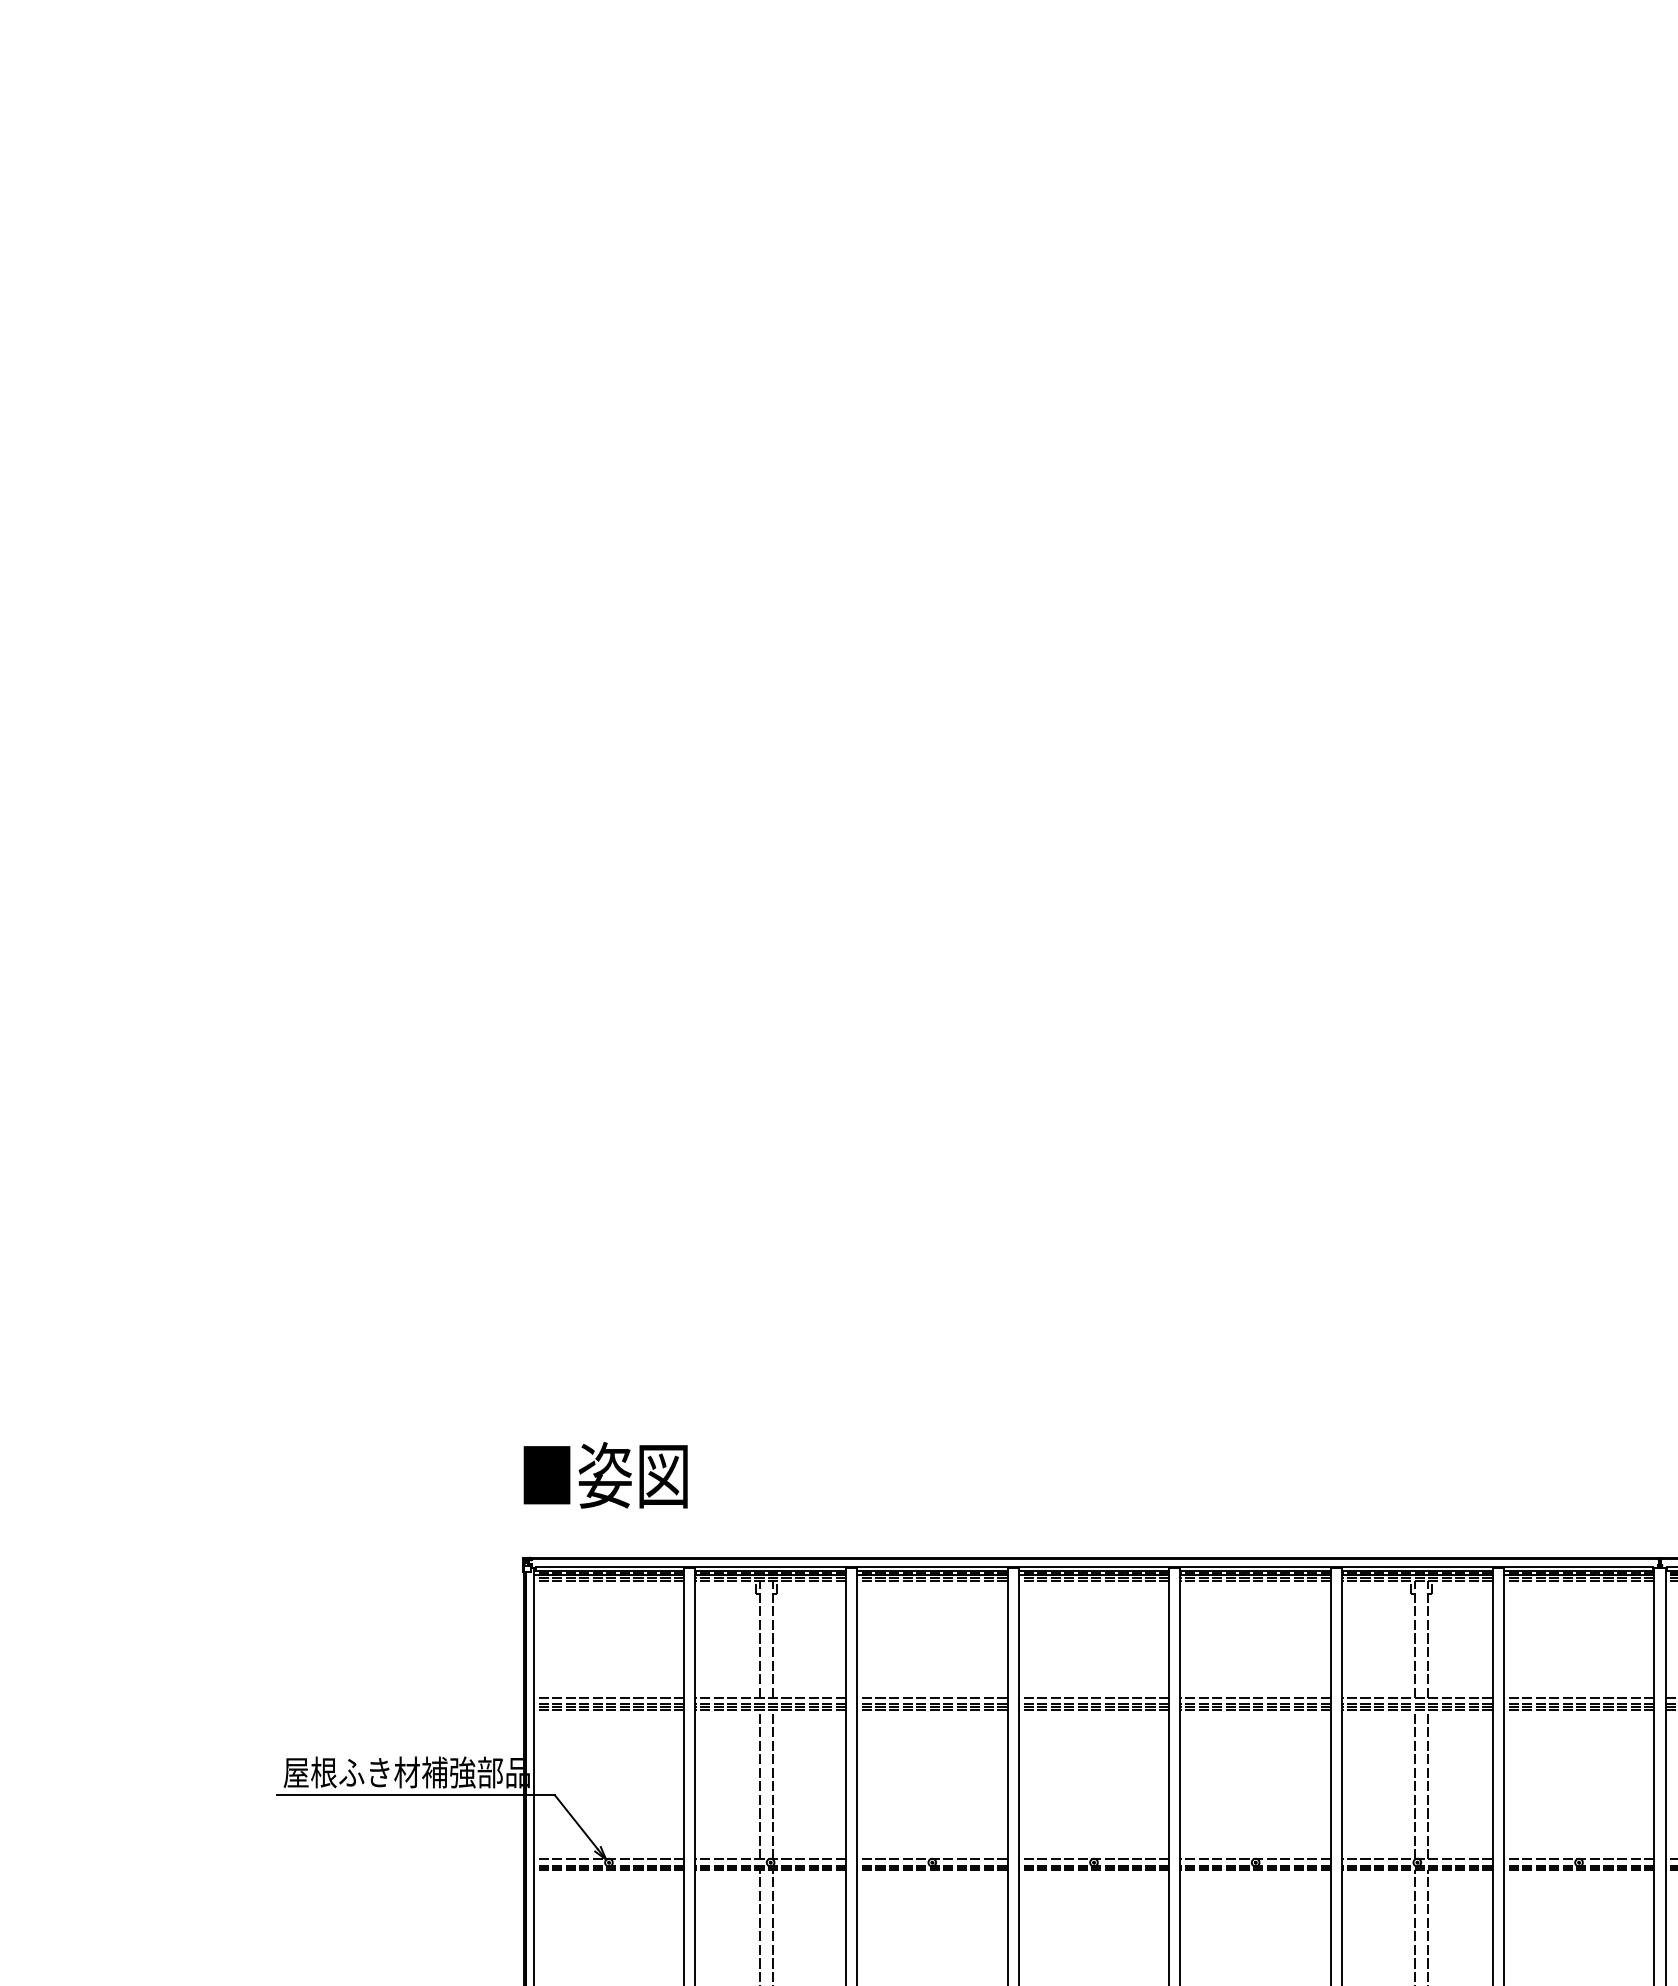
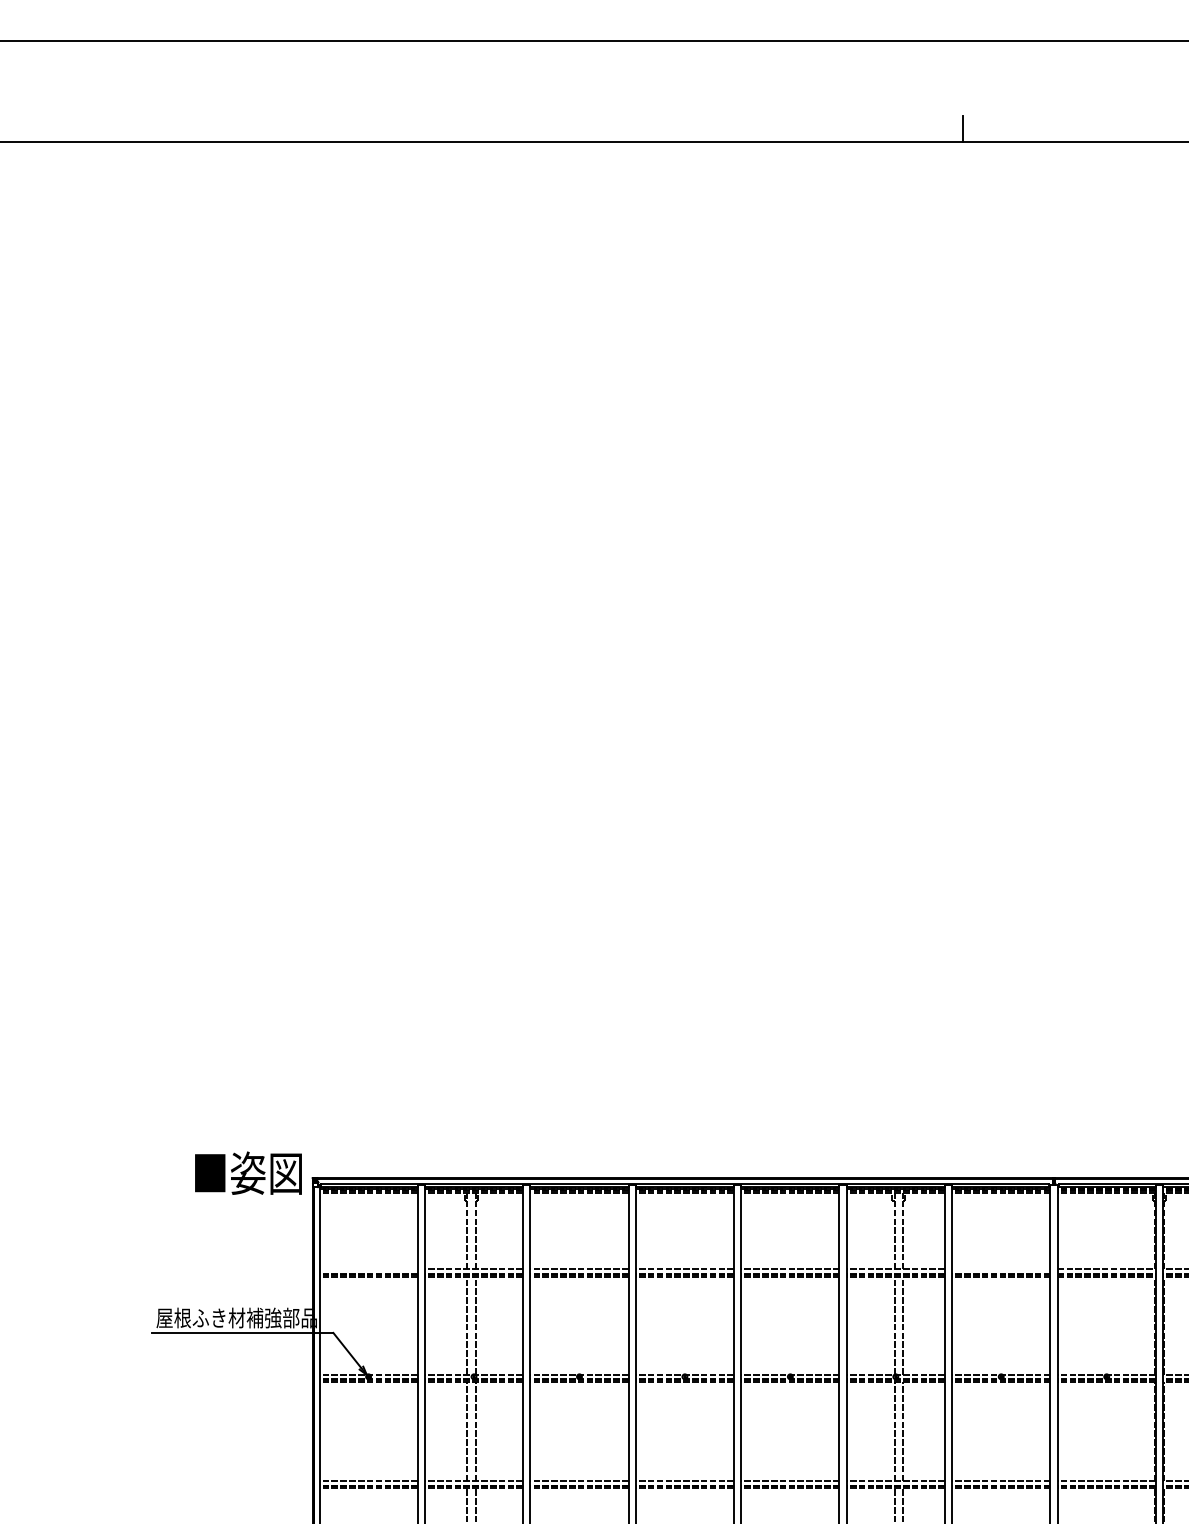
text: (605, 1474) -> (248, 1172), moved
line: (608, 1698) -> (368, 1269), removed
line: (1579, 1698) -> (1001, 1269), removed

